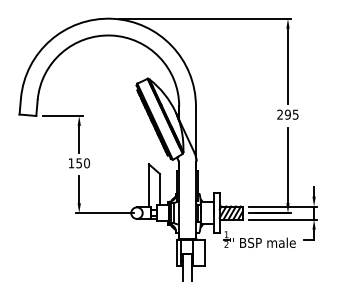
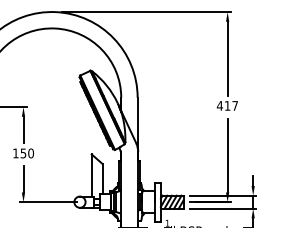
text: (287, 114) -> (227, 105), 295 -> 417

